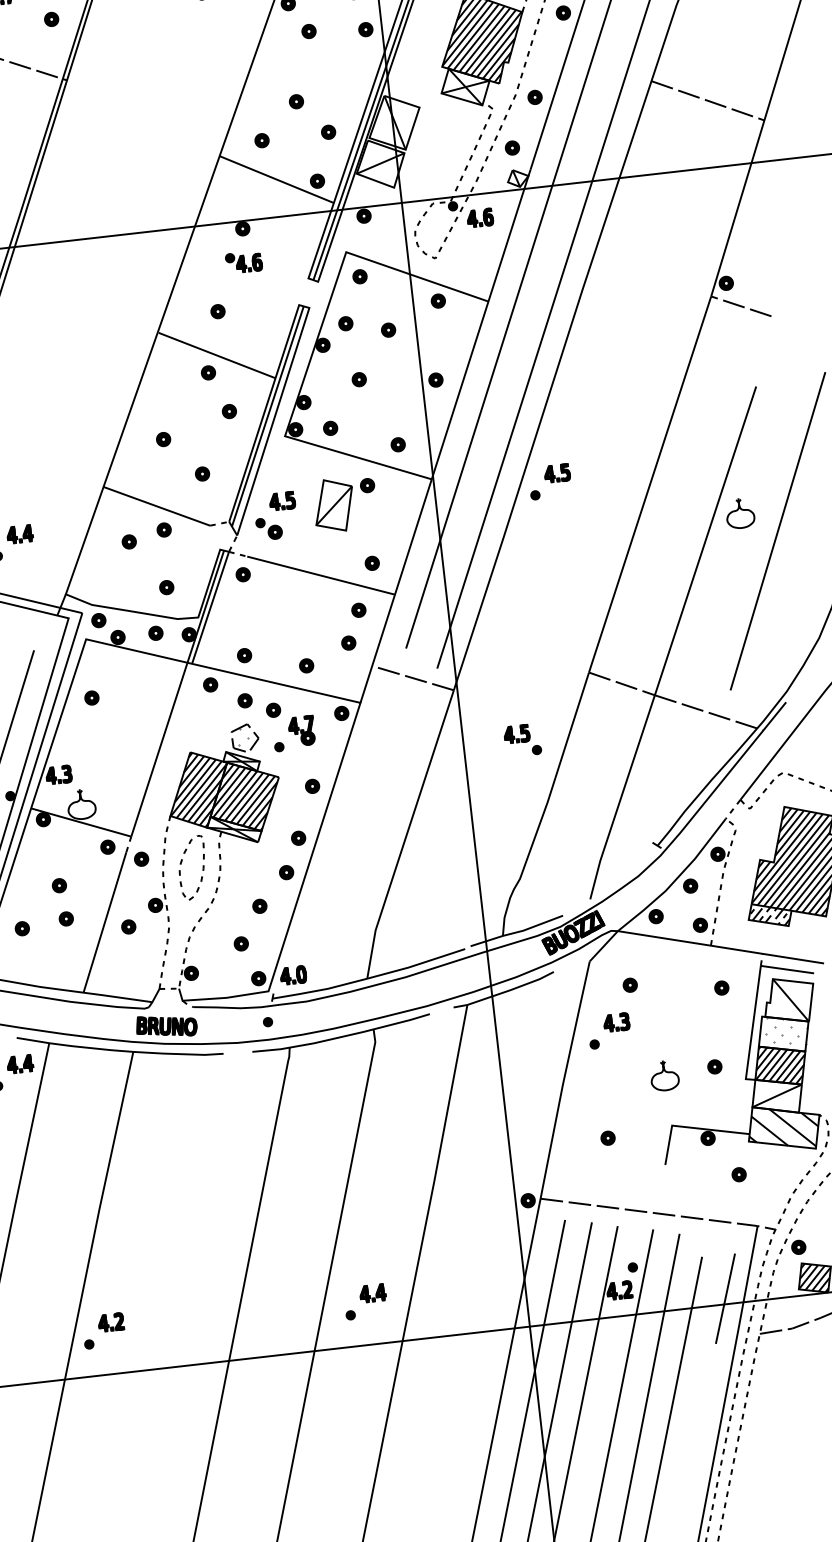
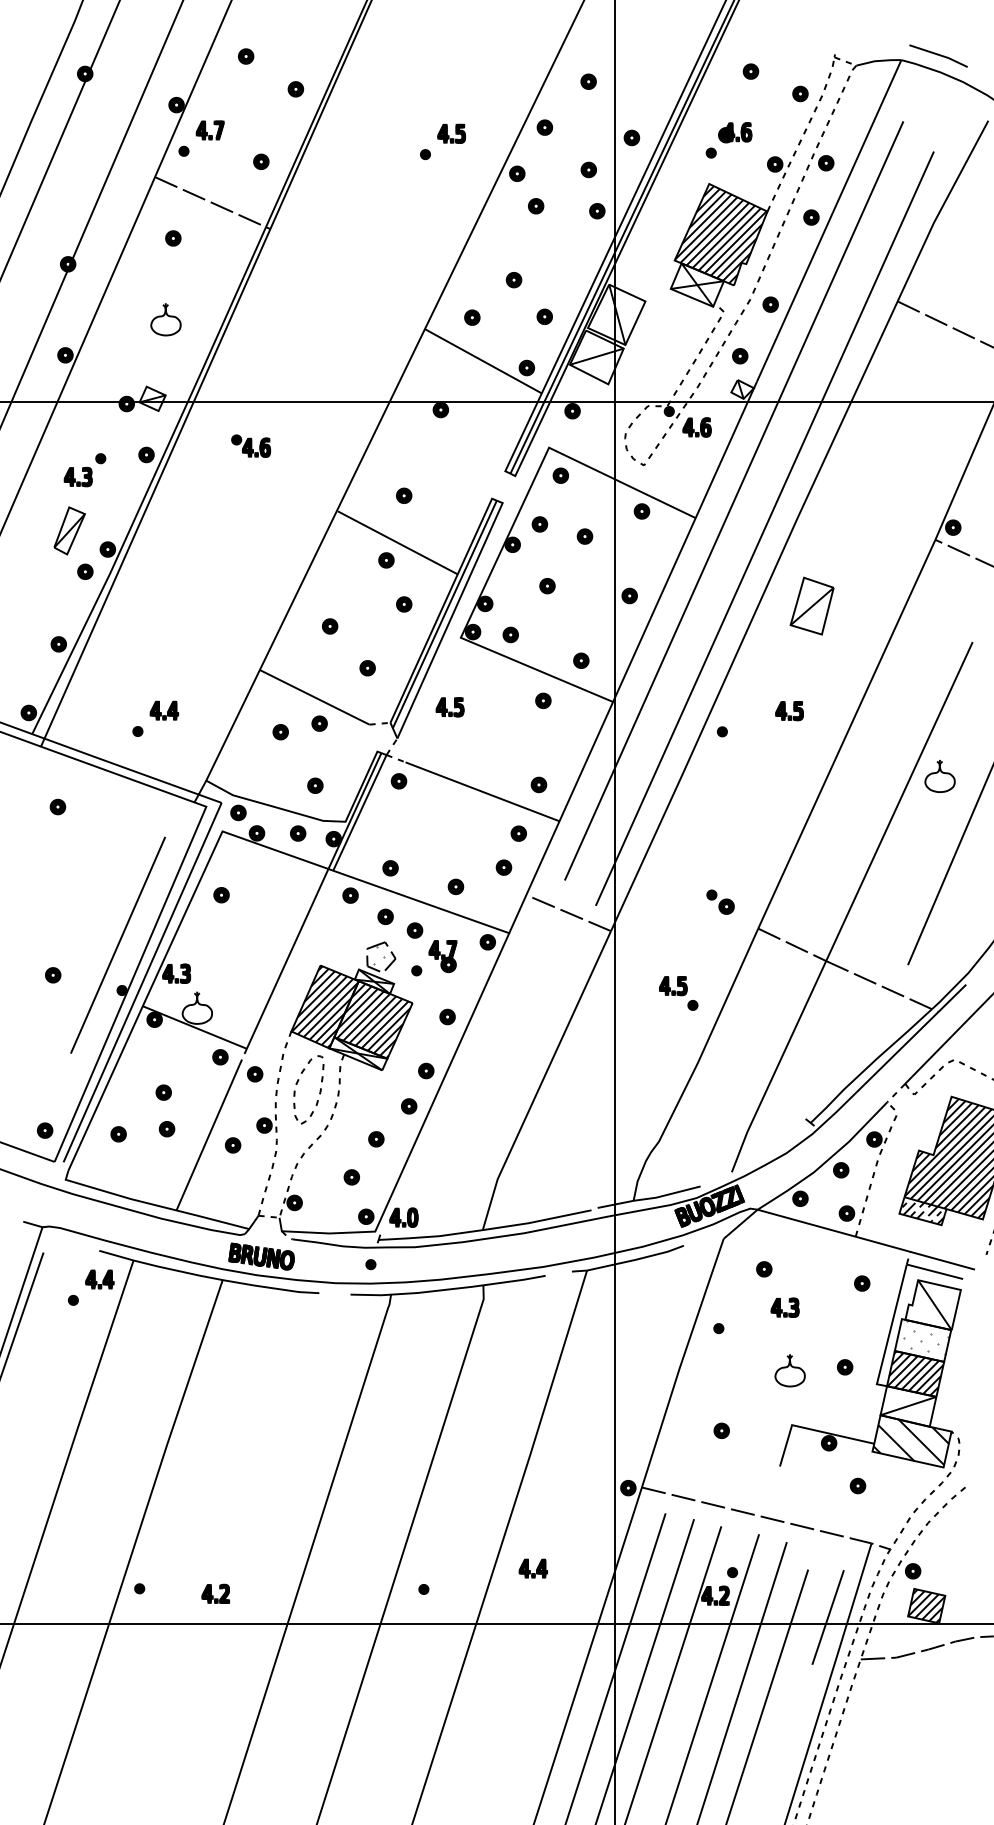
part: (244, 261) -> (251, 445), moved
text: (557, 473) -> (789, 711), moved
part: (333, 504) -> (811, 605), moved
part: (269, 528) -> (720, 901), moved
text: (616, 1022) -> (784, 1307), moved
text: (372, 1293) -> (532, 1568), moved
text: (110, 1322) -> (215, 1593), moved

